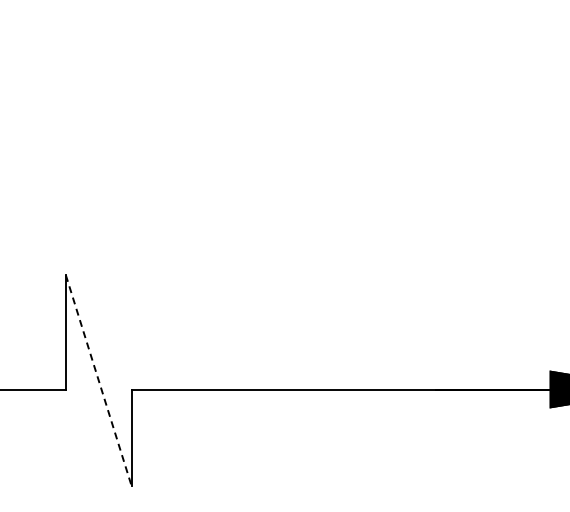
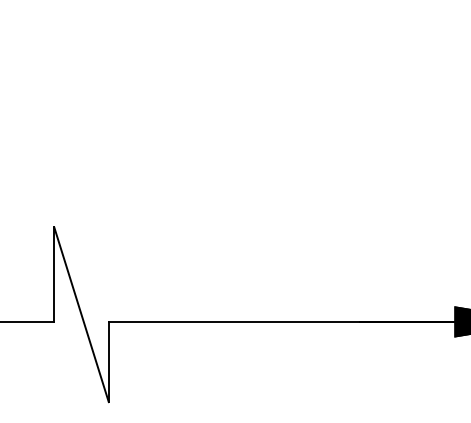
line: (98, 380) -> (81, 314), dashed -> solid

